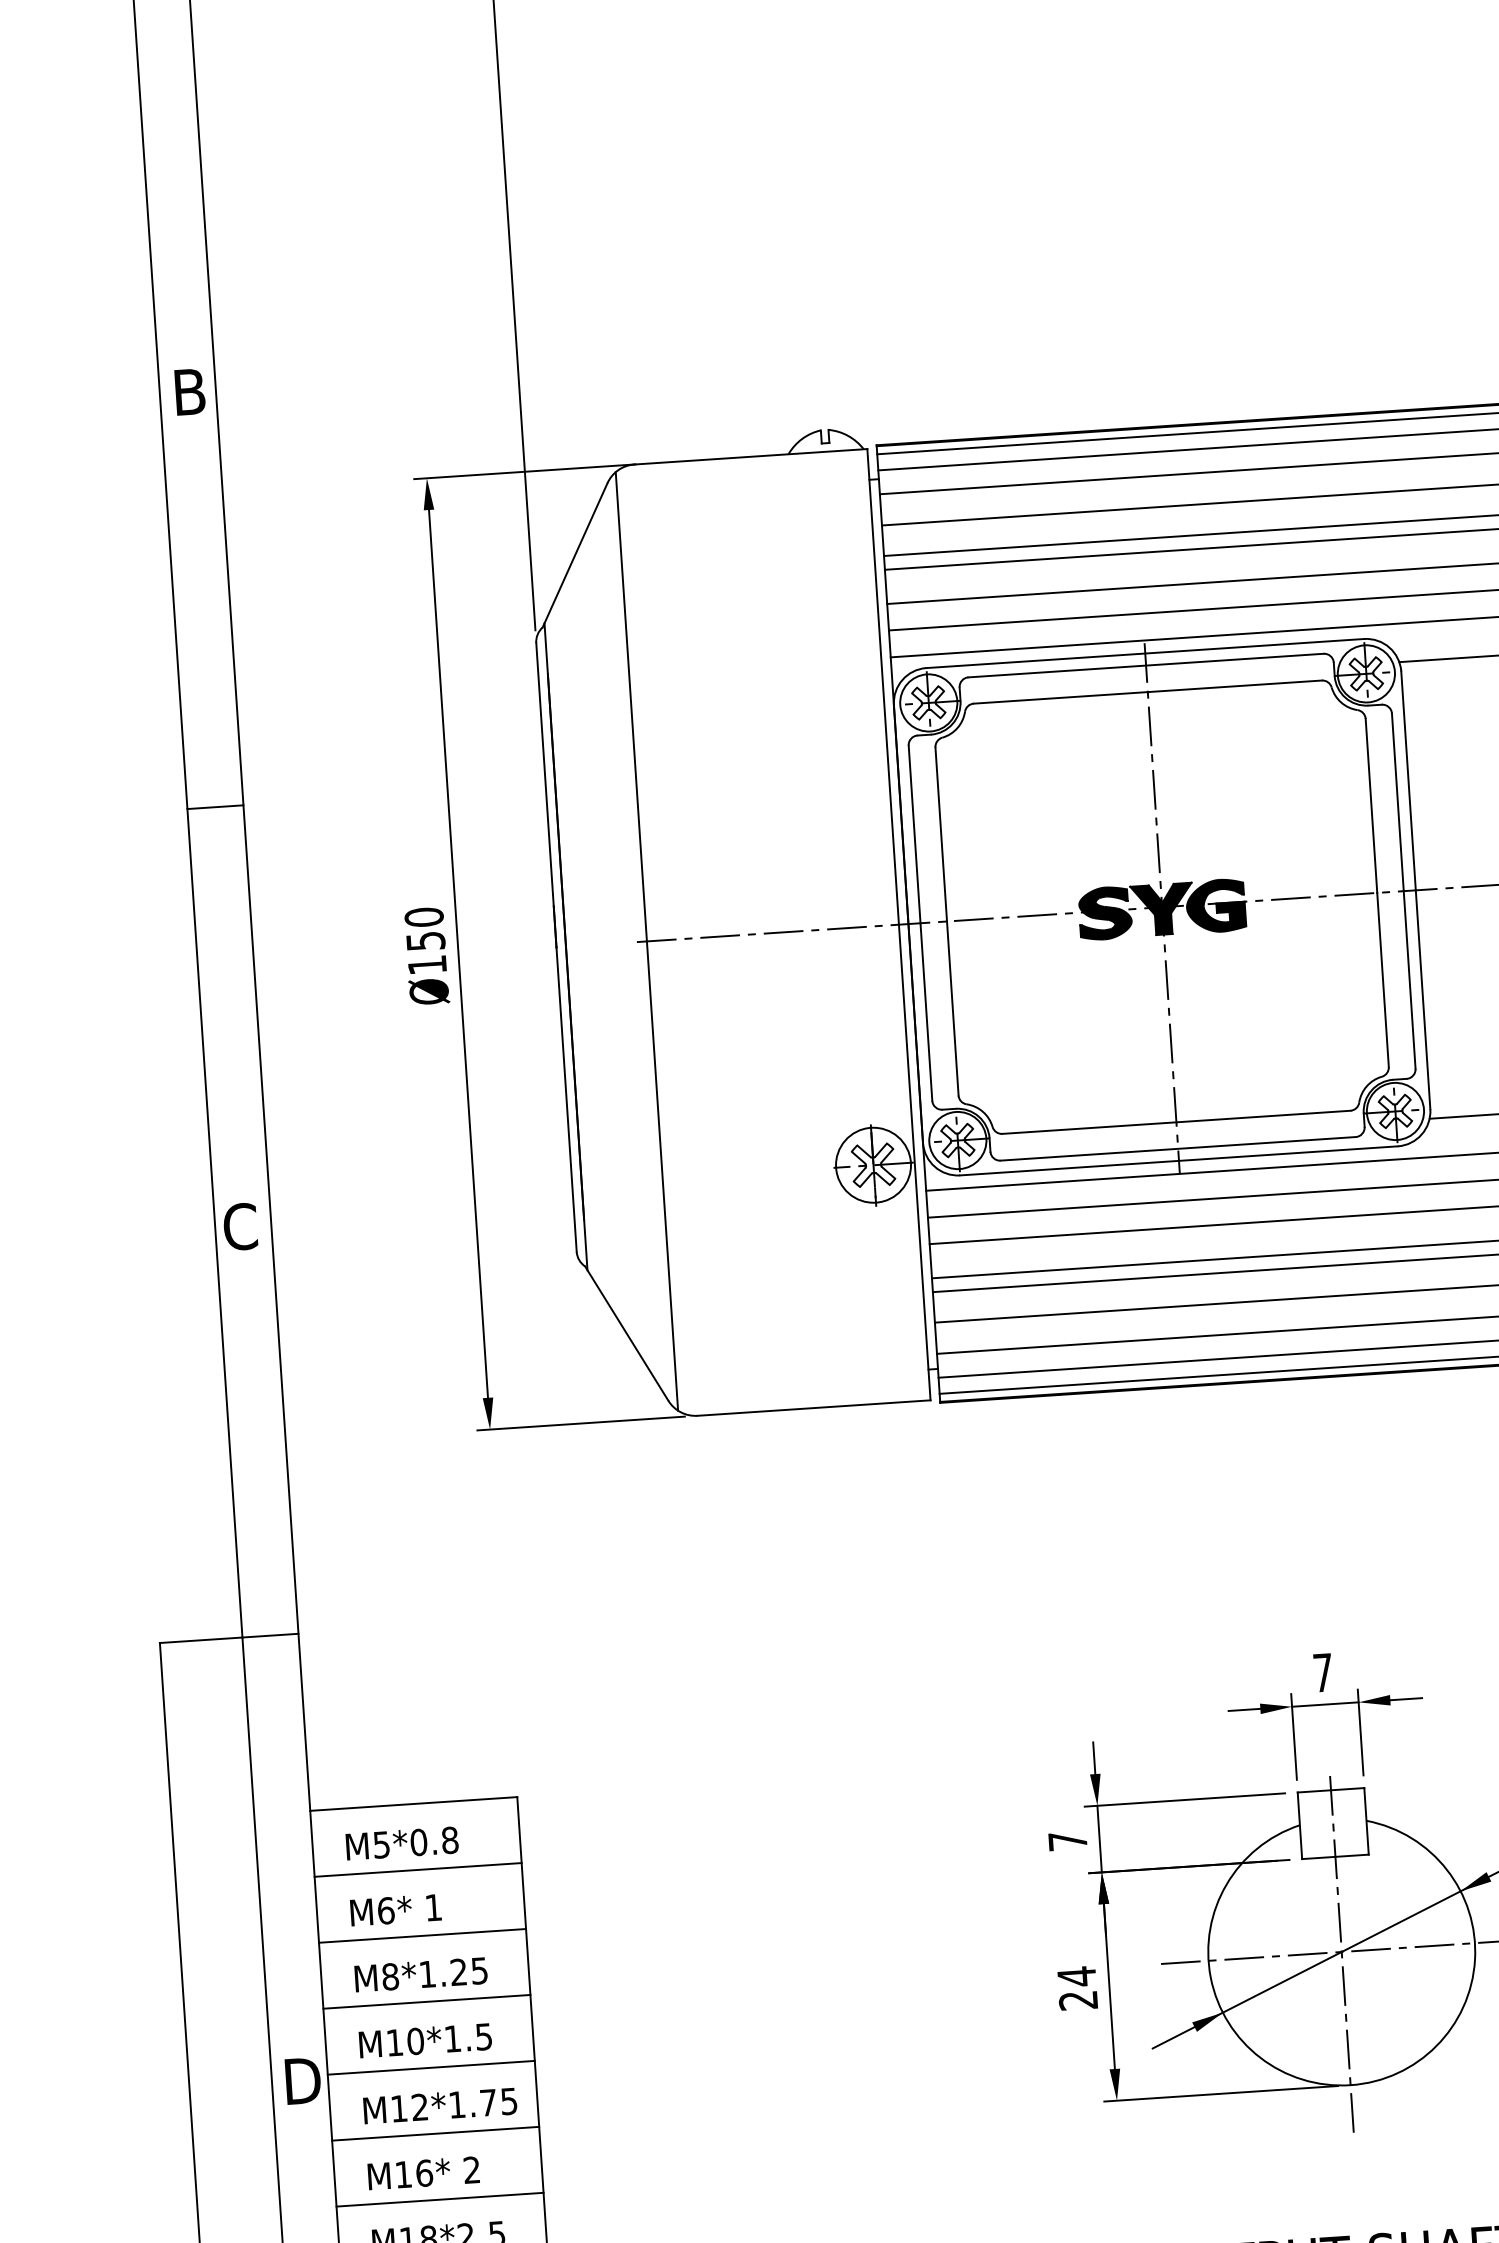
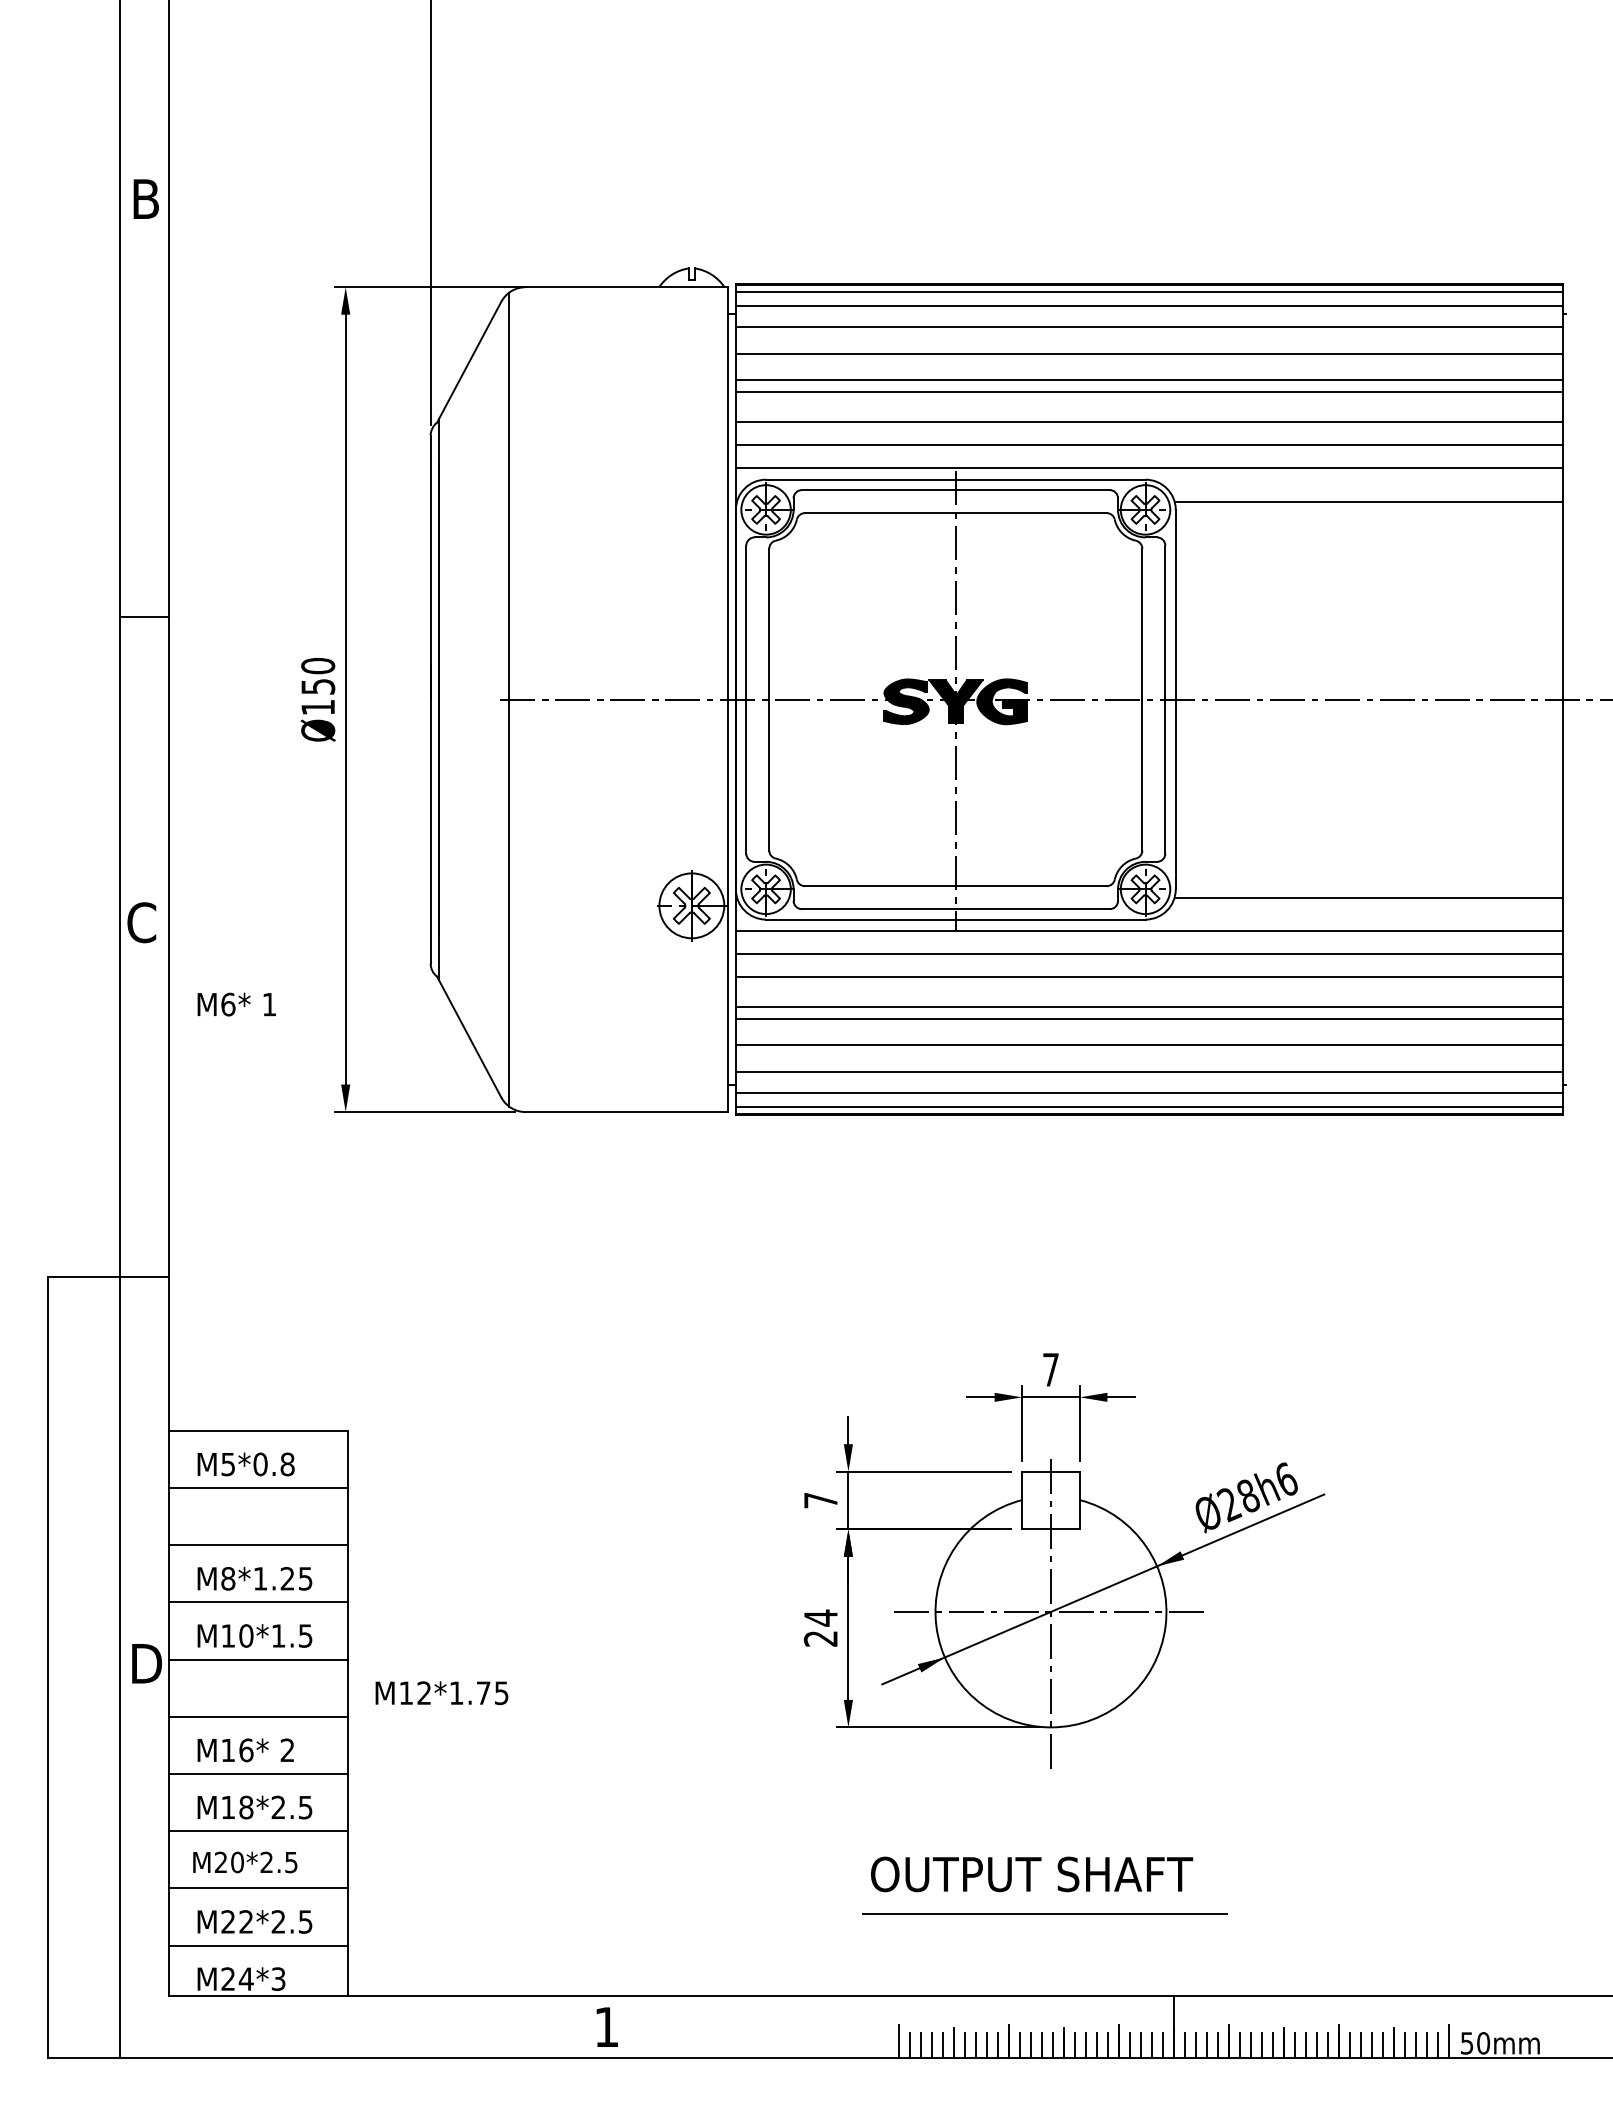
line: (214, 807) -> (143, 617), moved
text: (395, 1910) -> (236, 1004), moved
text: (439, 2106) -> (441, 1693), moved

